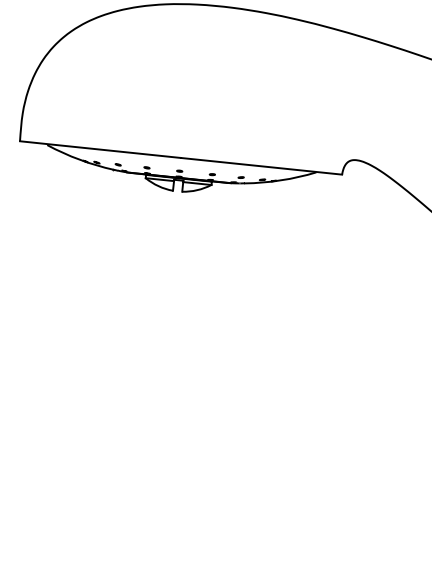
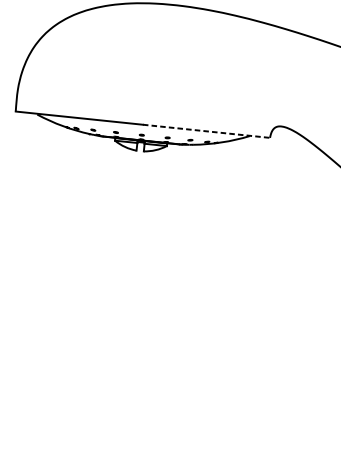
line: (261, 166) -> (206, 131), solid -> dashed

